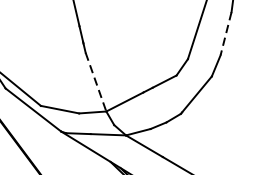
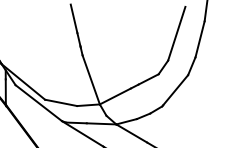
line: (226, 33) -> (200, 39), dashed -> solid
line: (96, 82) -> (91, 80), dashed -> solid

